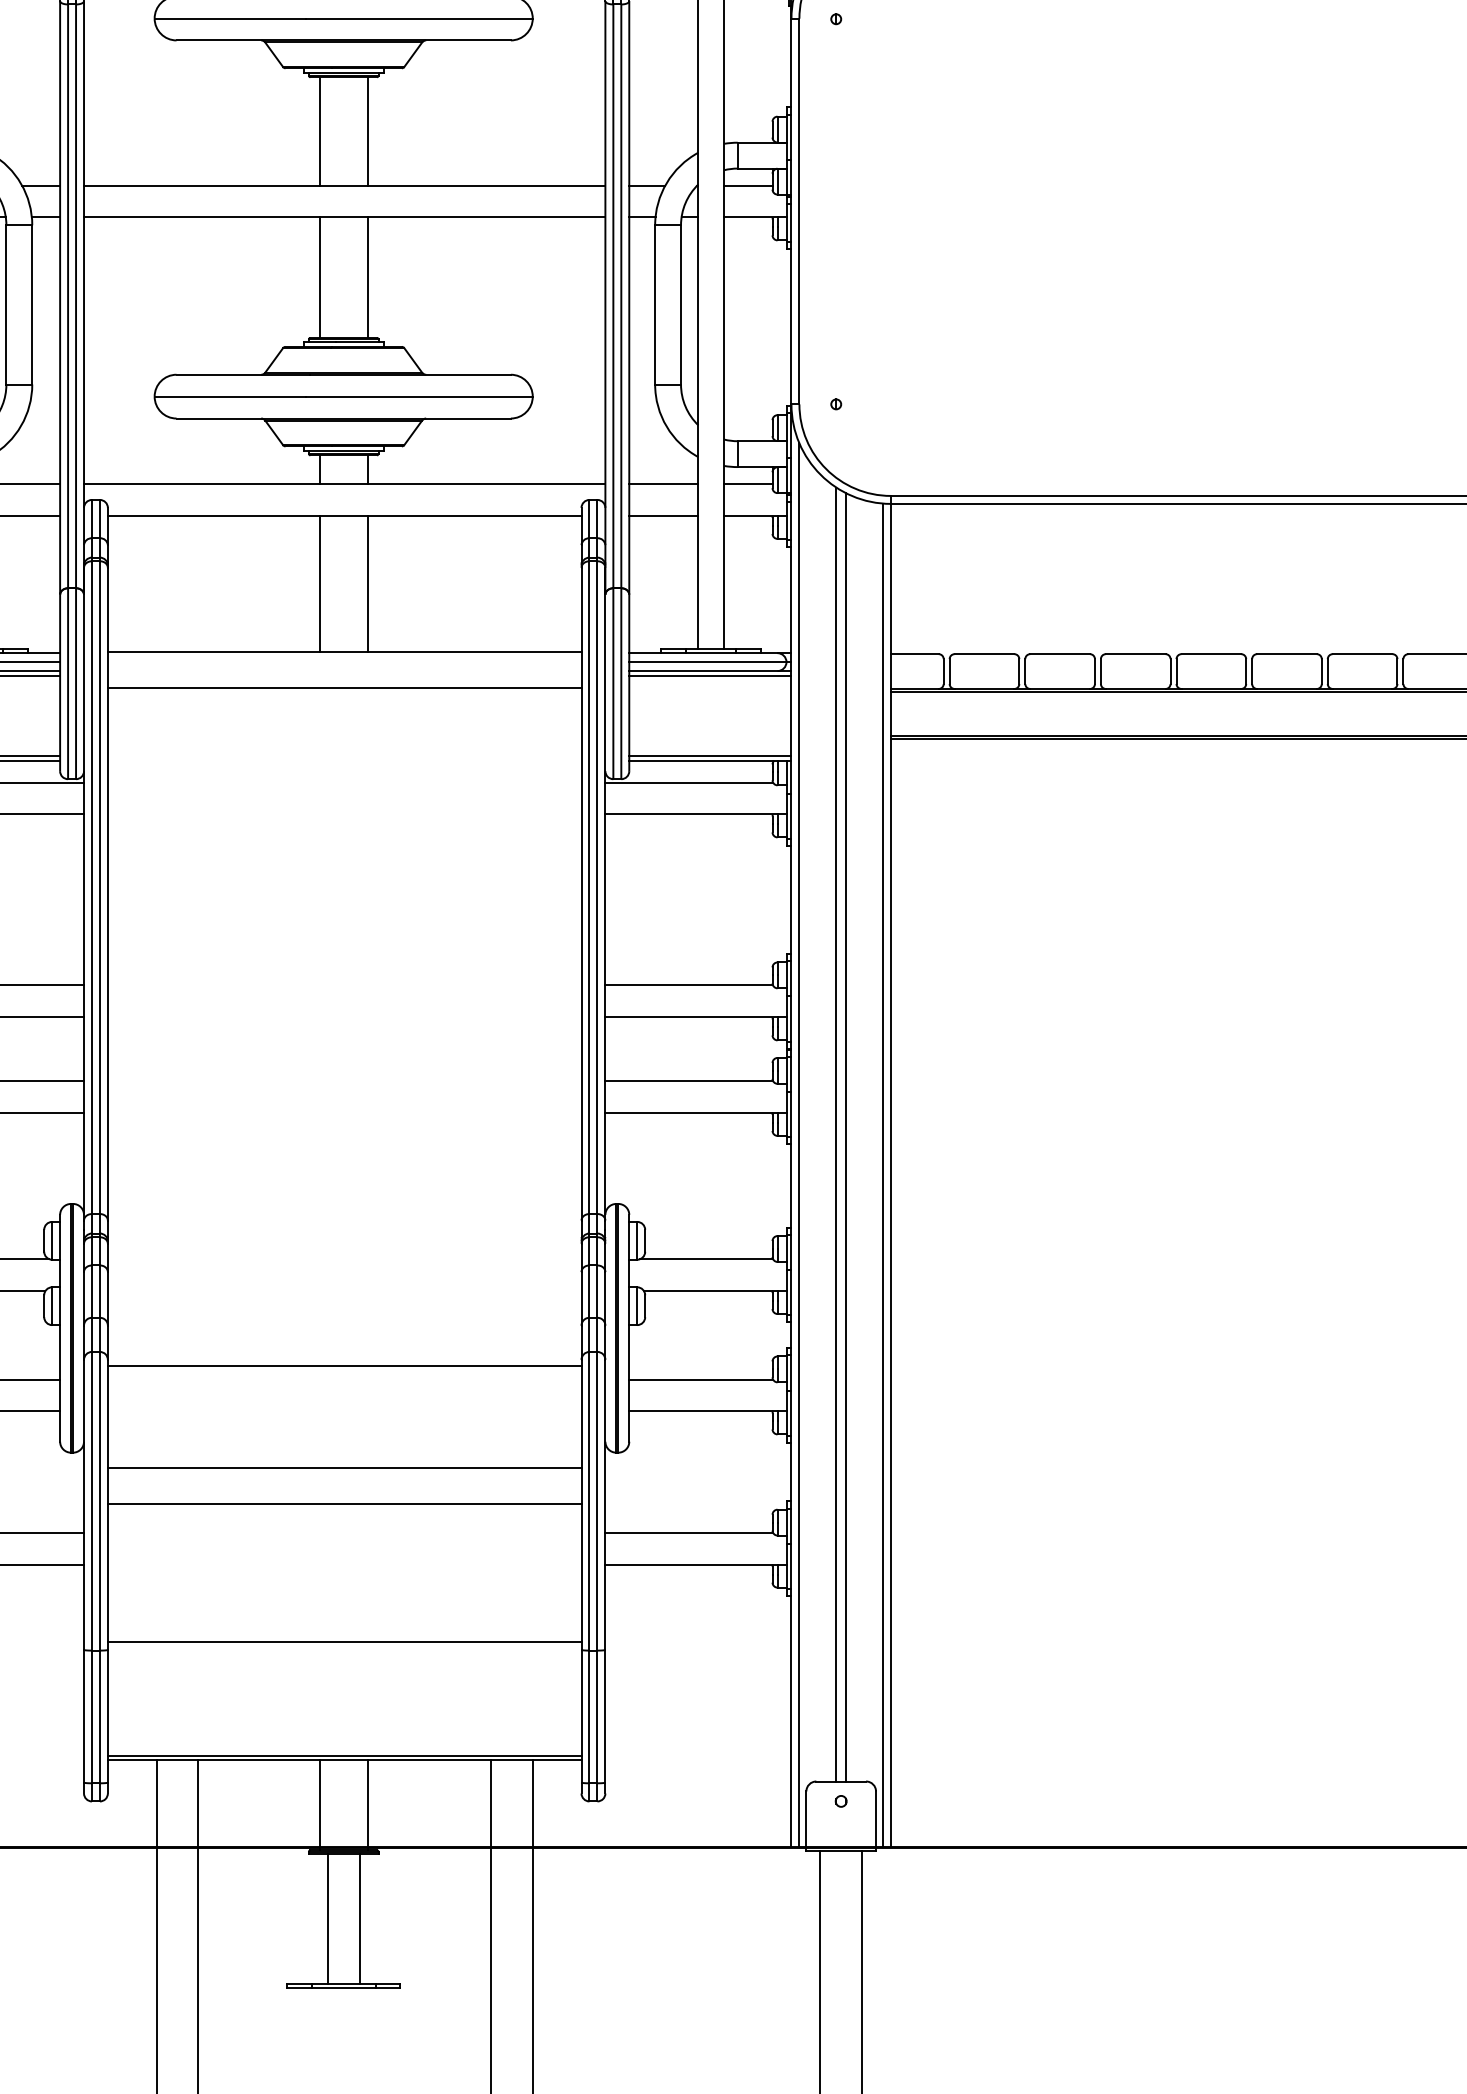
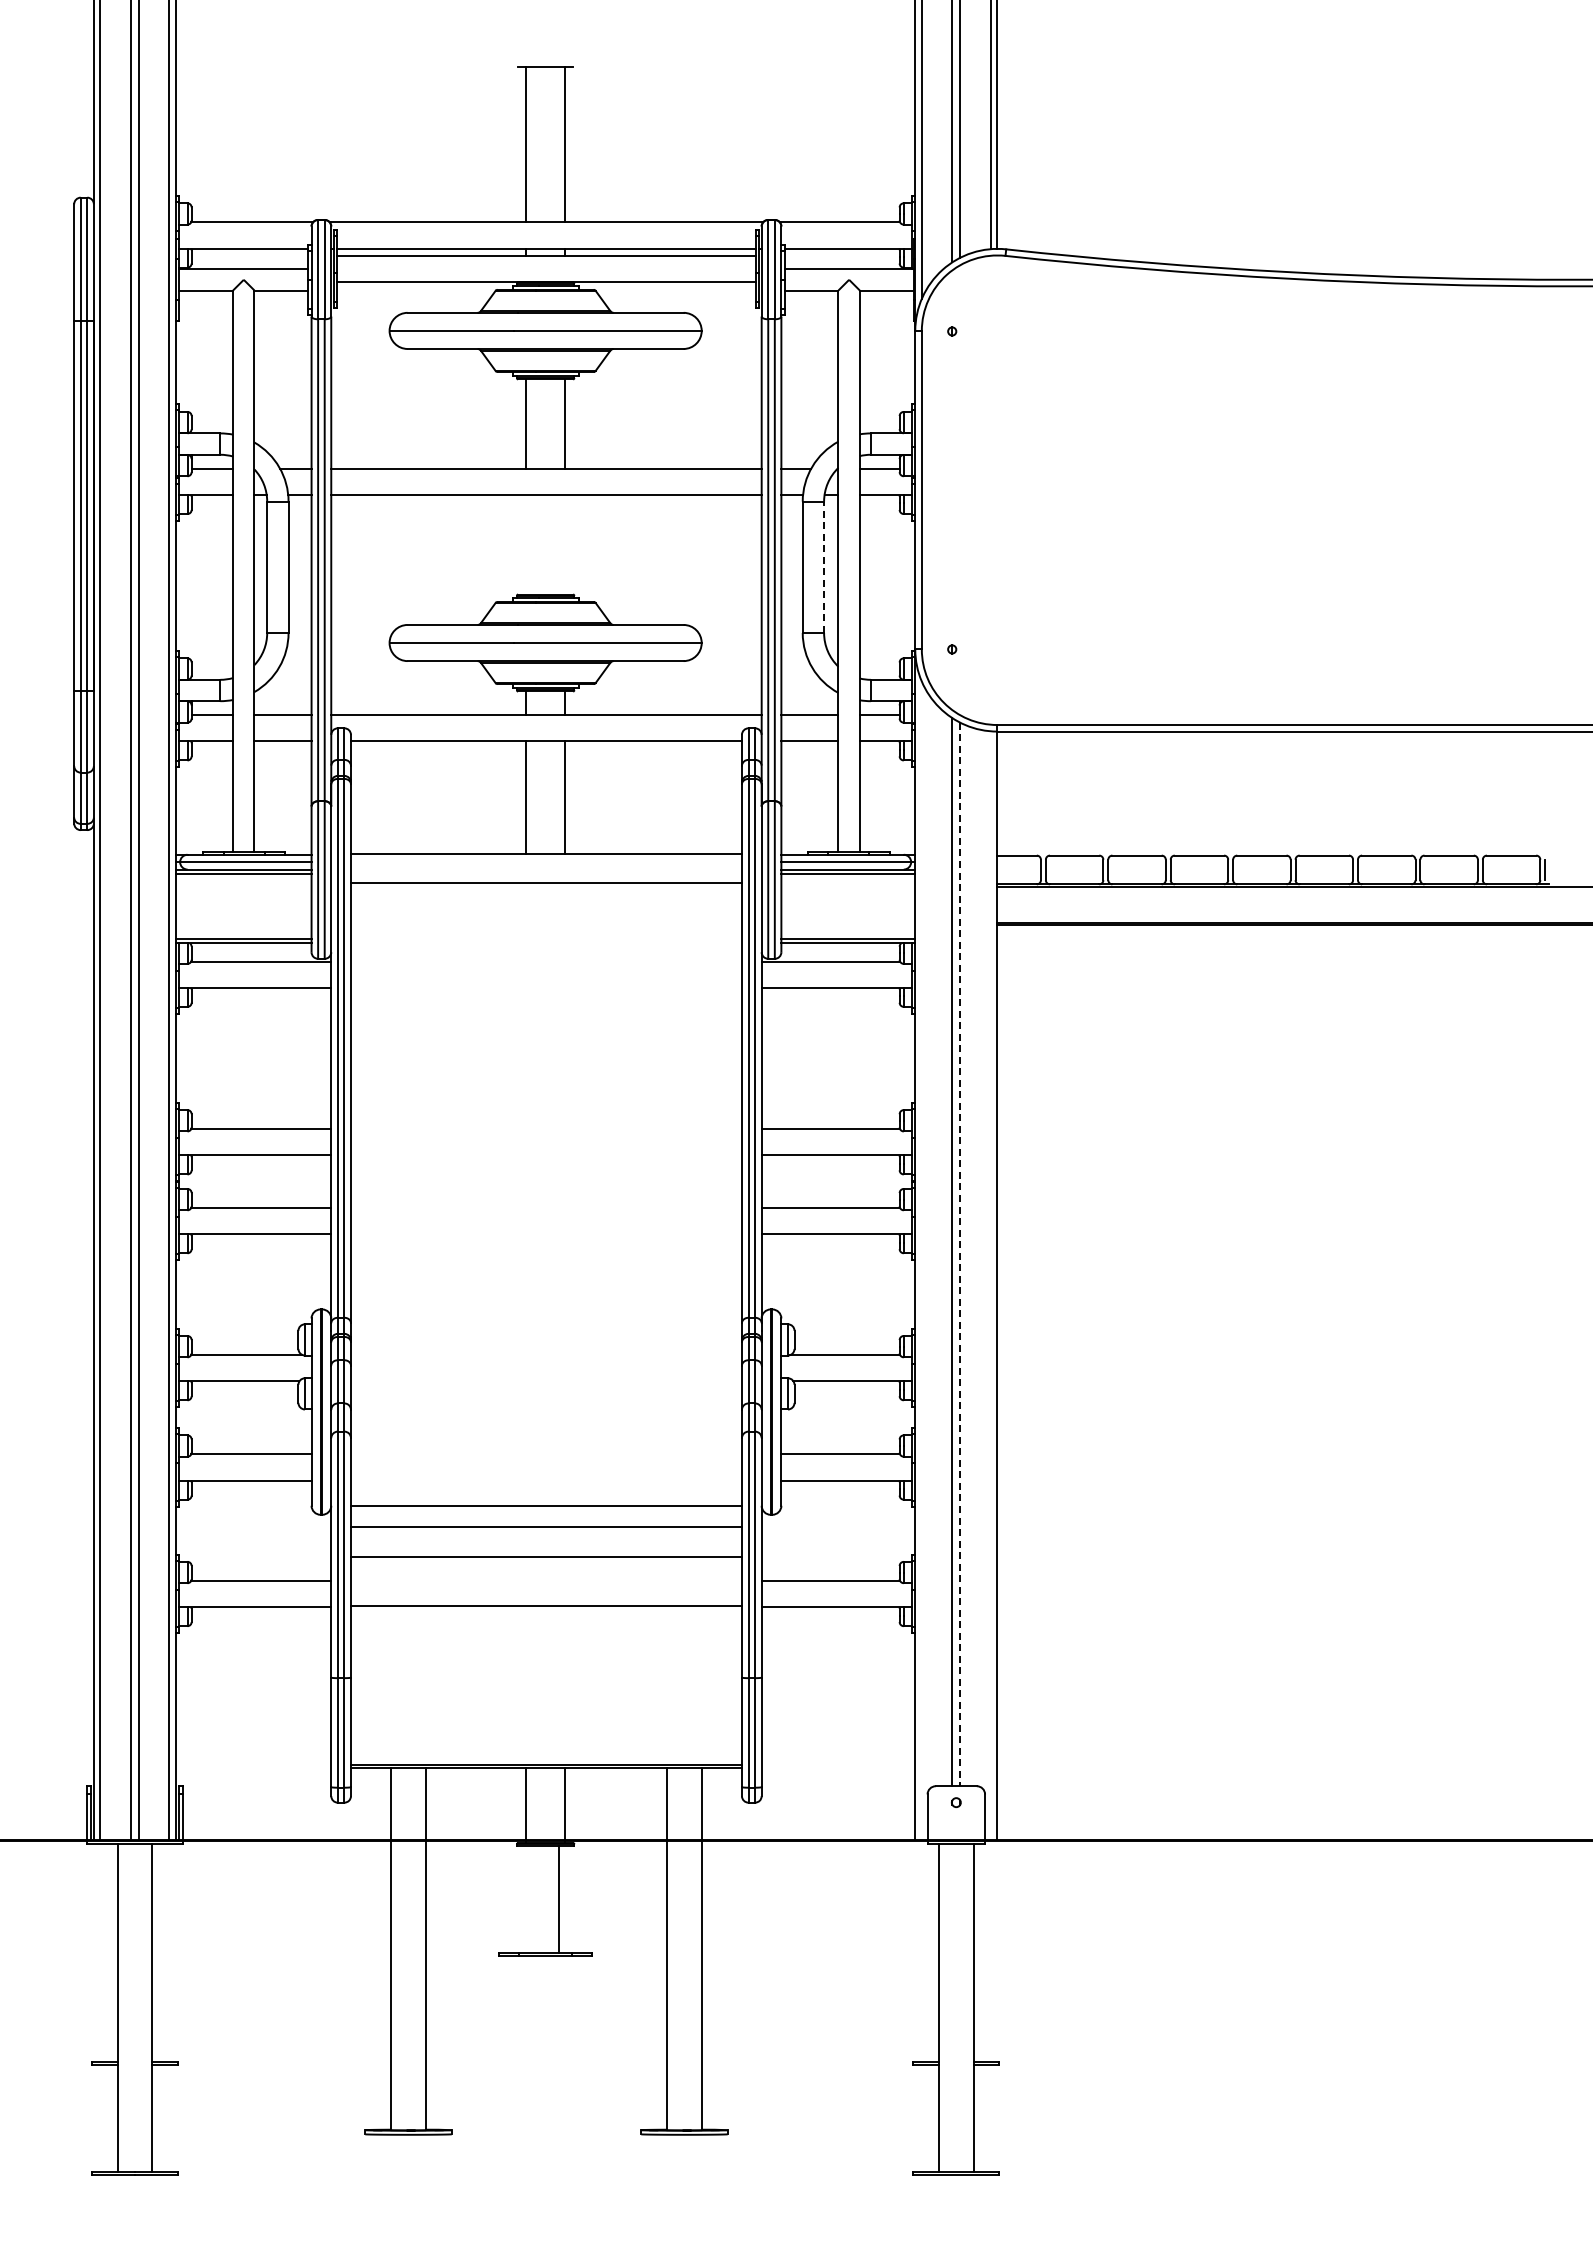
line: (319, 277) -> (525, 544), removed
line: (367, 277) -> (565, 544), removed
line: (681, 305) -> (824, 567), solid -> dashed
line: (846, 1137) -> (960, 1254), solid -> dashed
line: (799, 1144) -> (921, 1260), removed
line: (882, 1174) -> (990, 1285), removed
line: (343, 1366) -> (545, 1506), moved
line: (343, 1641) -> (545, 1605), moved
line: (327, 1918) -> (532, 1899), removed

